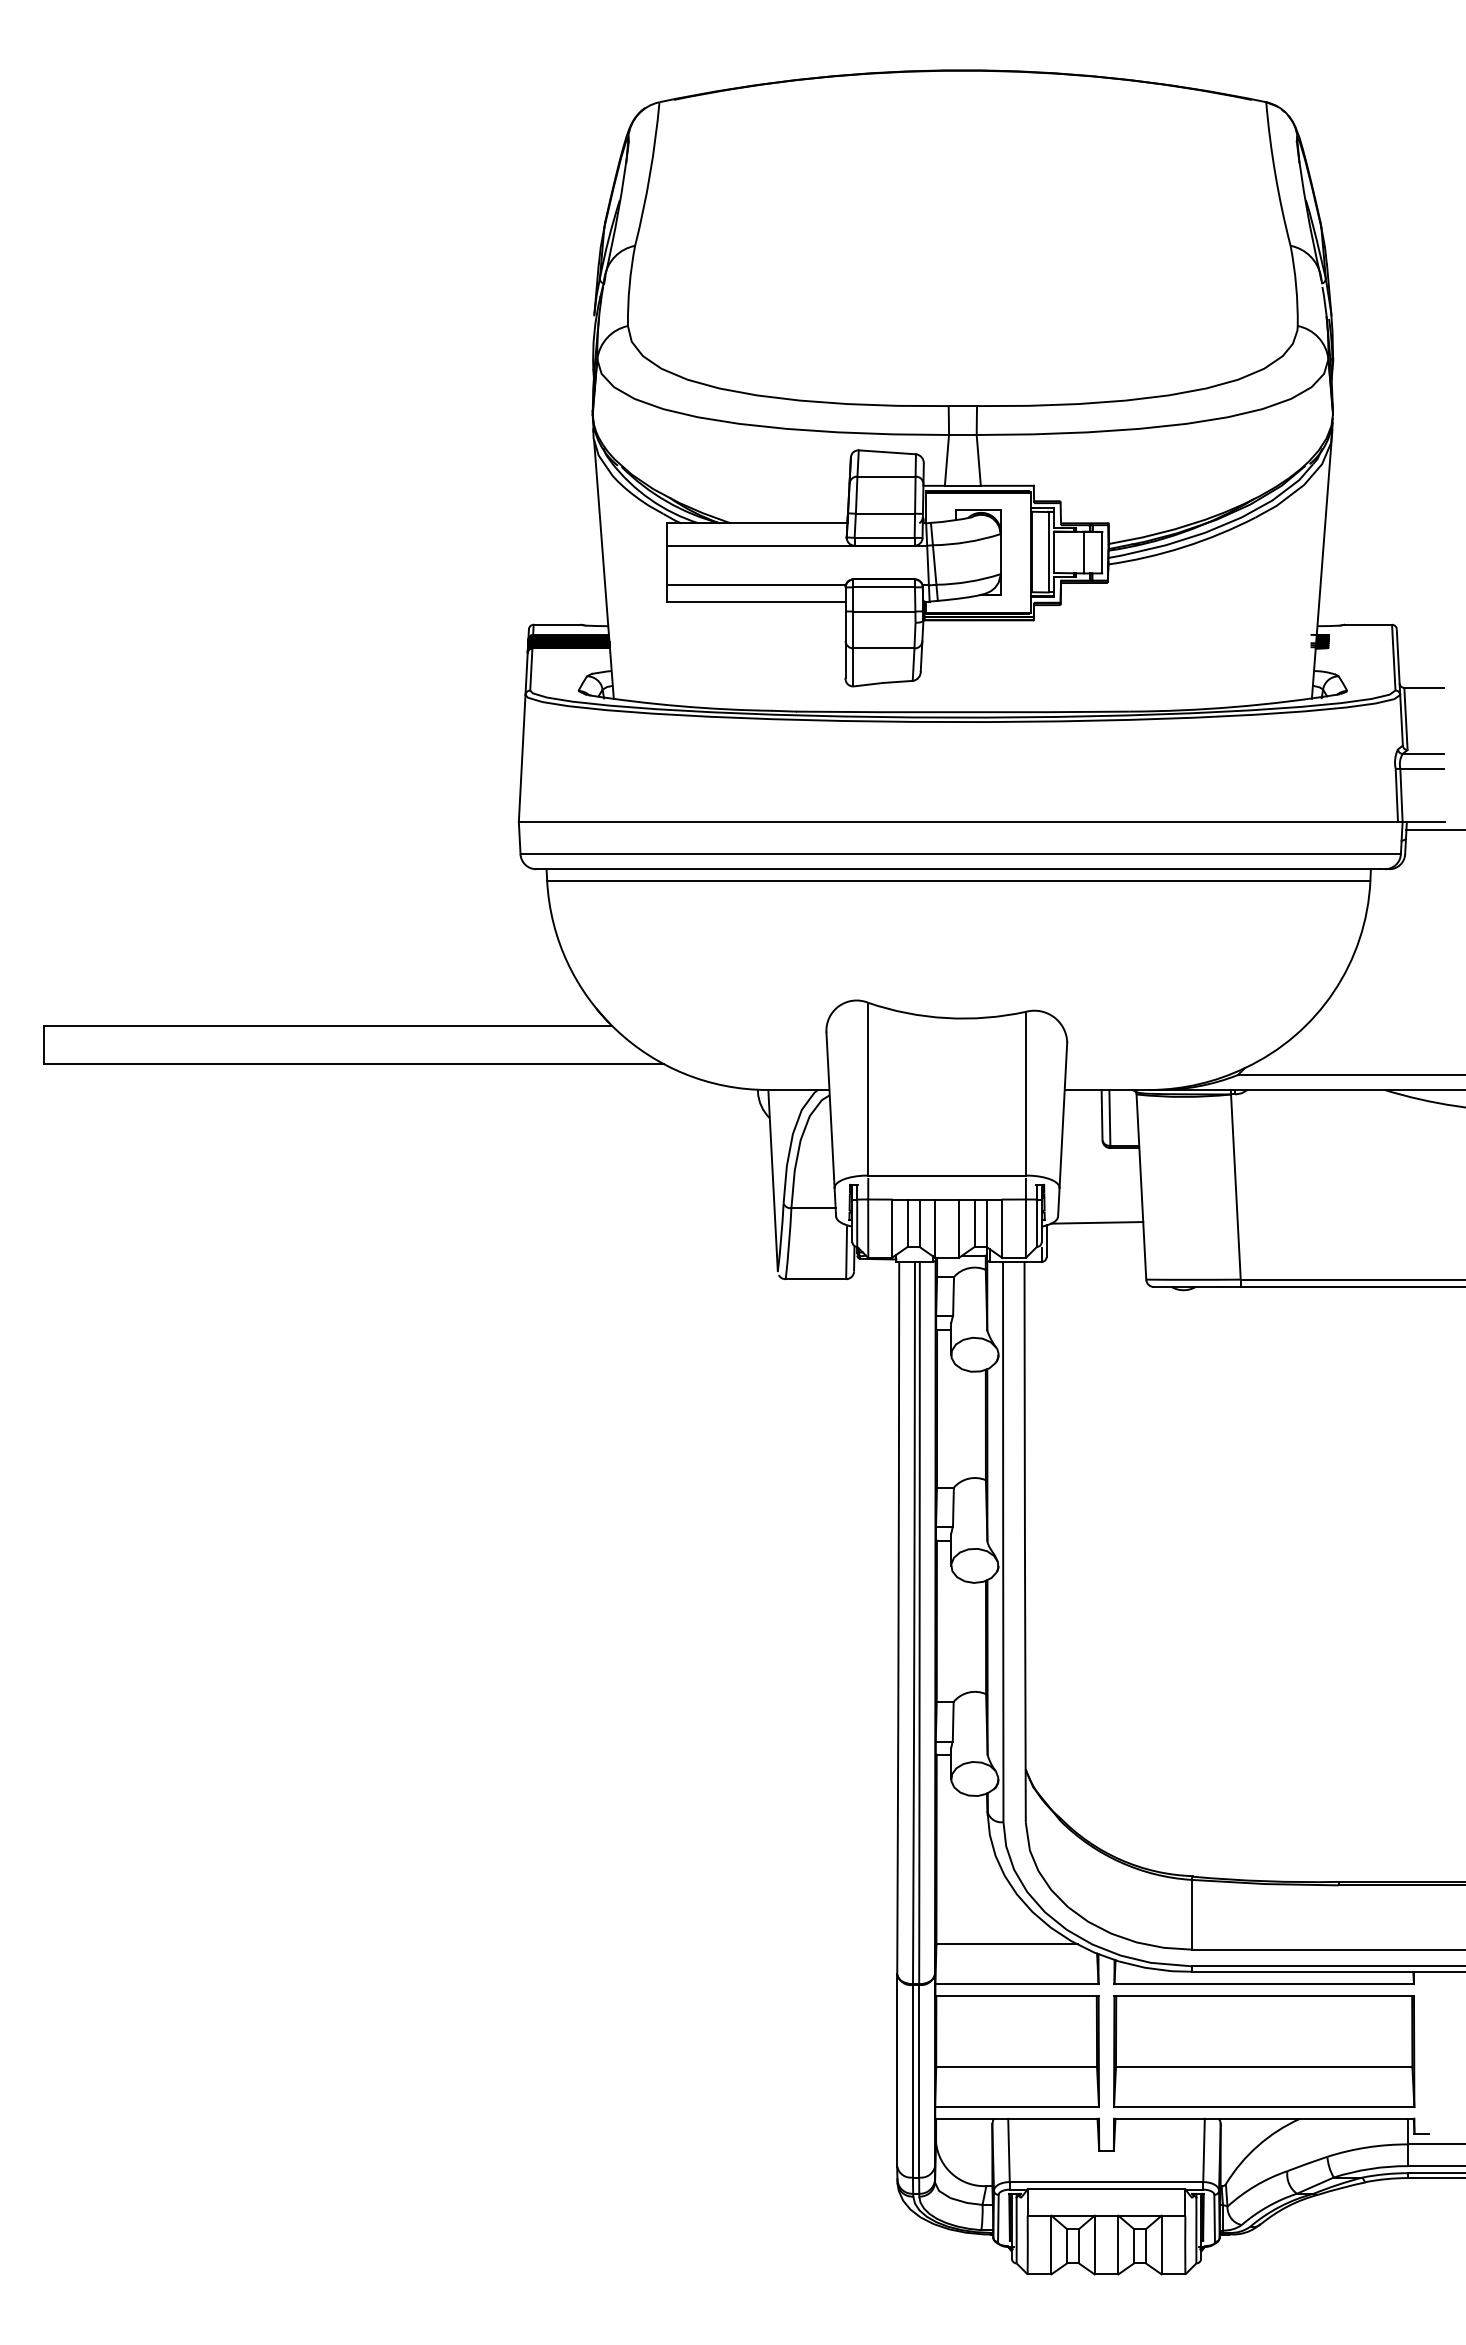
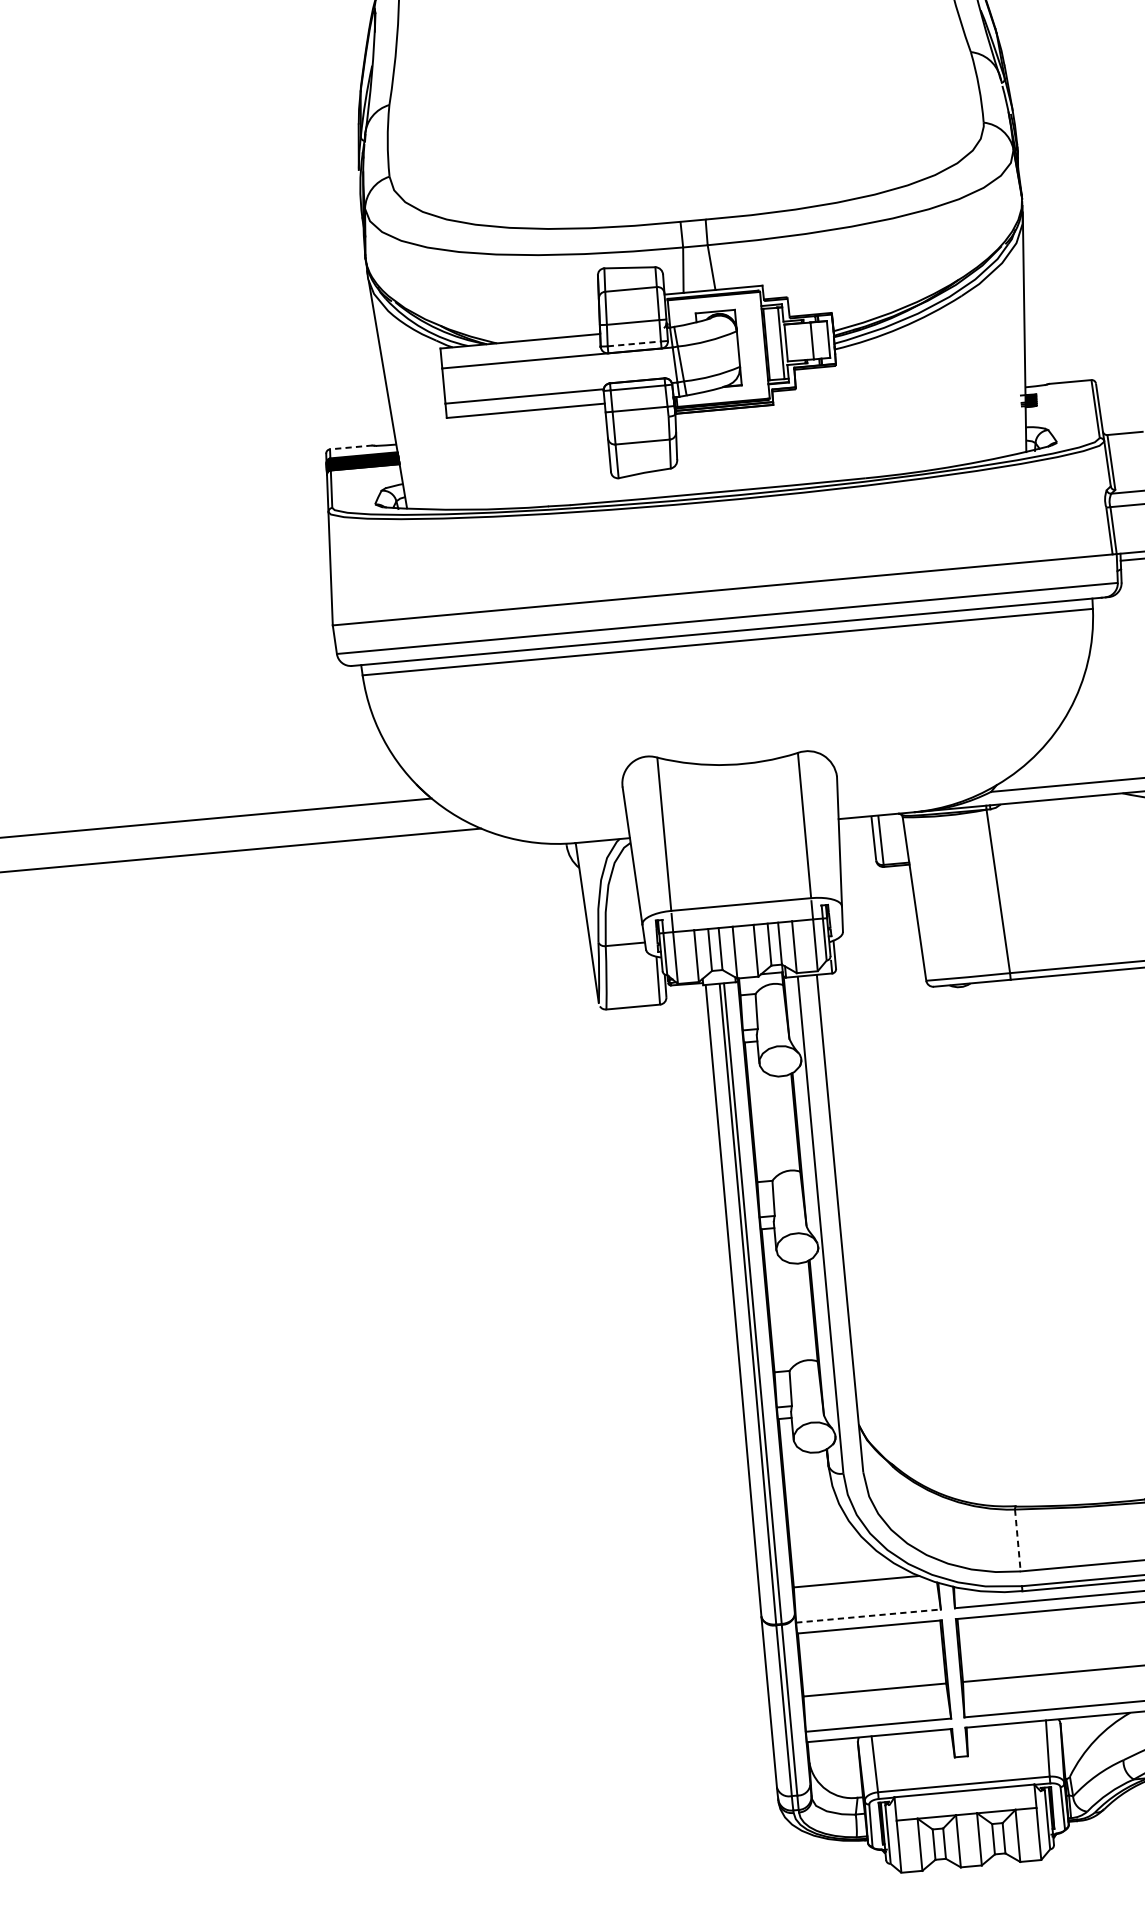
line: (885, 537) -> (635, 343), solid -> dashed
line: (557, 624) -> (351, 447), solid -> dashed
line: (1097, 1222) -> (878, 934), removed
line: (1191, 1914) -> (1017, 1540), solid -> dashed
line: (1017, 1984) -> (868, 1616), solid -> dashed

